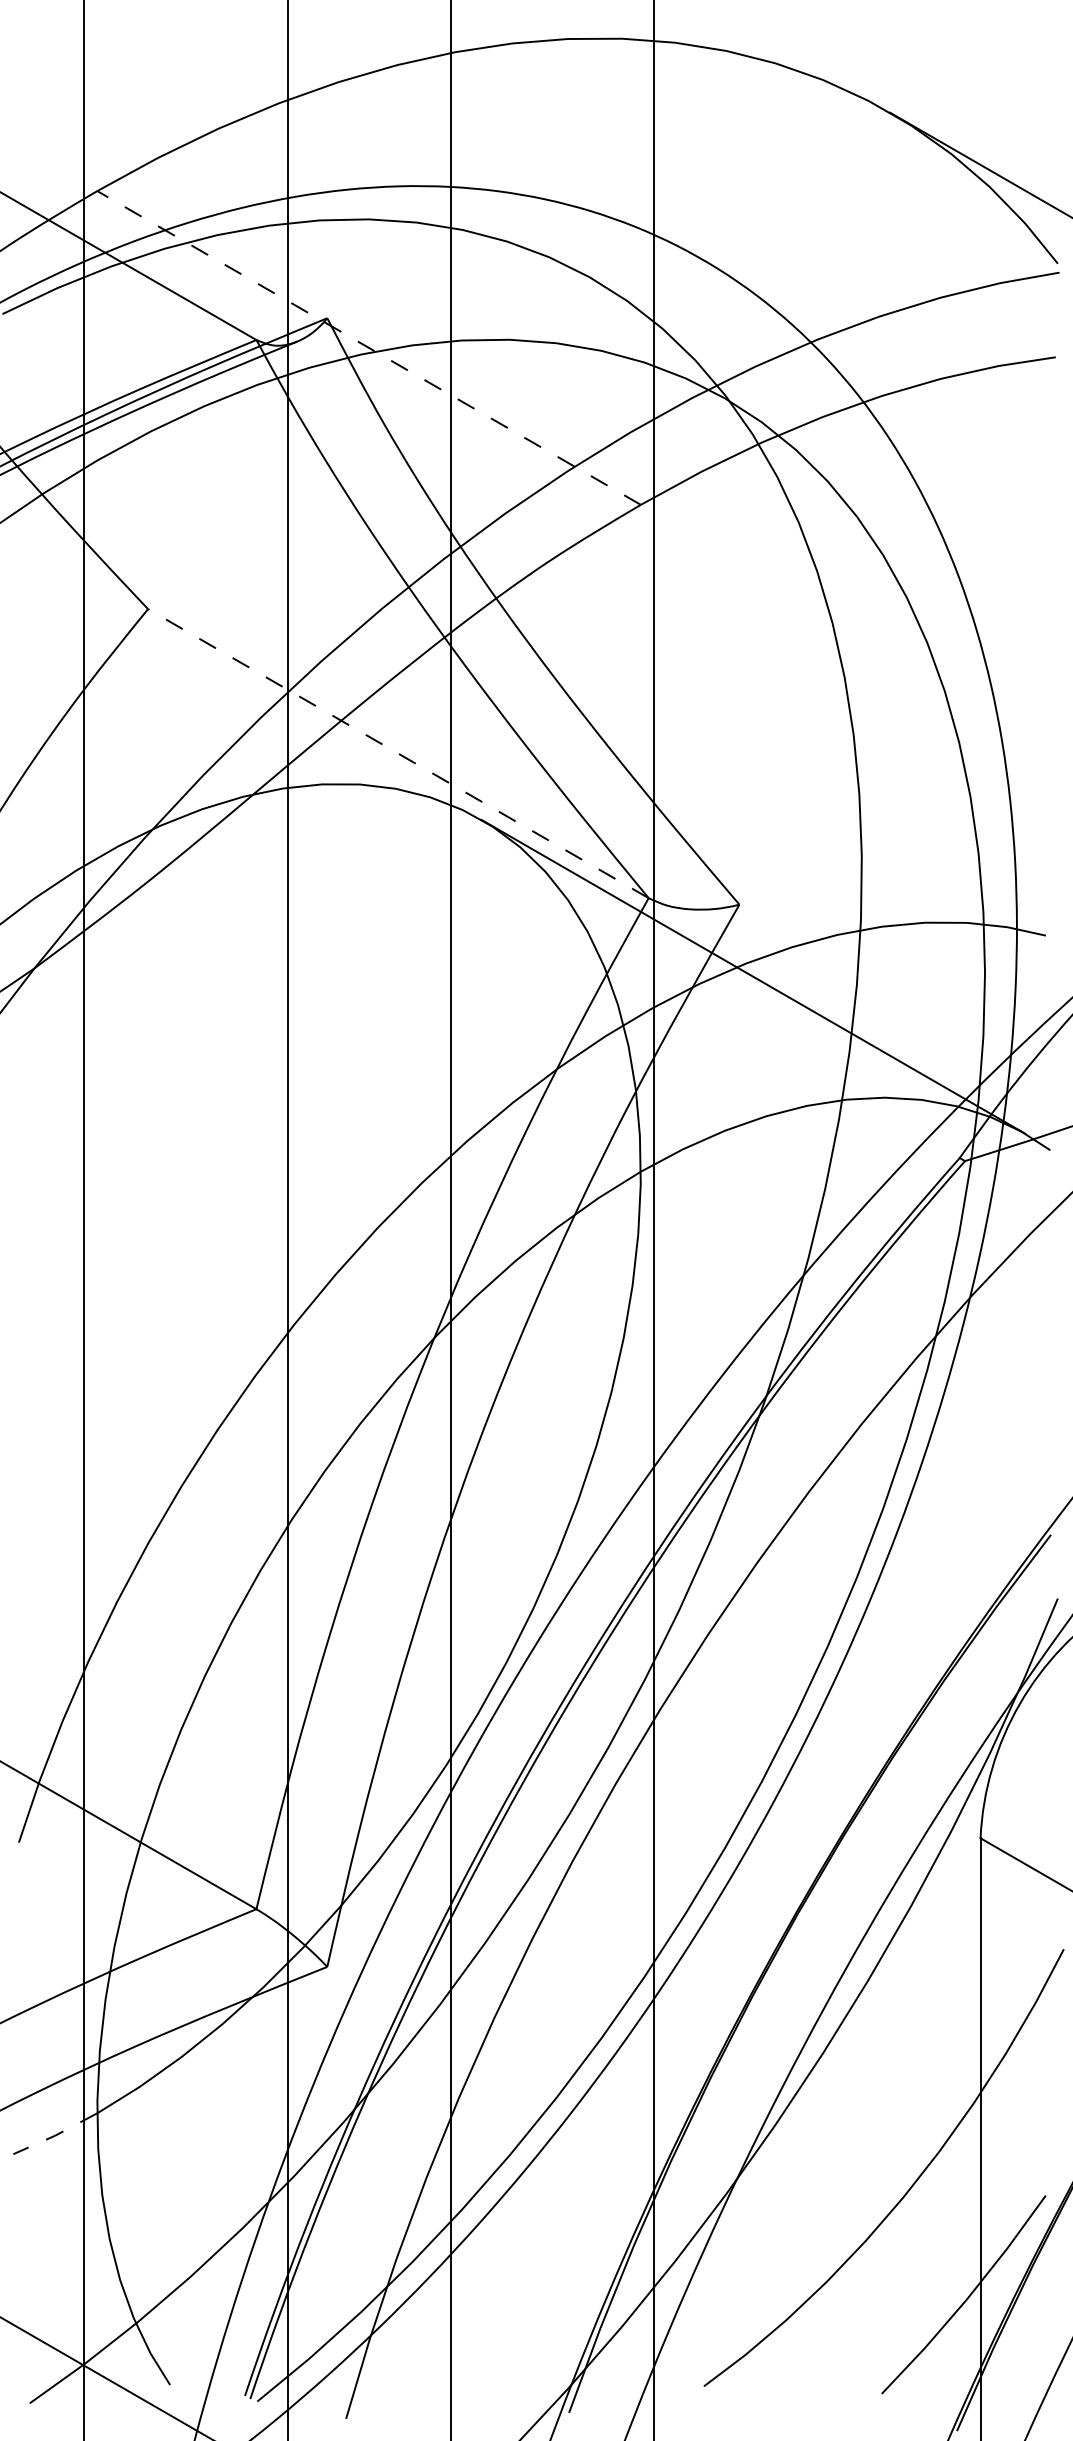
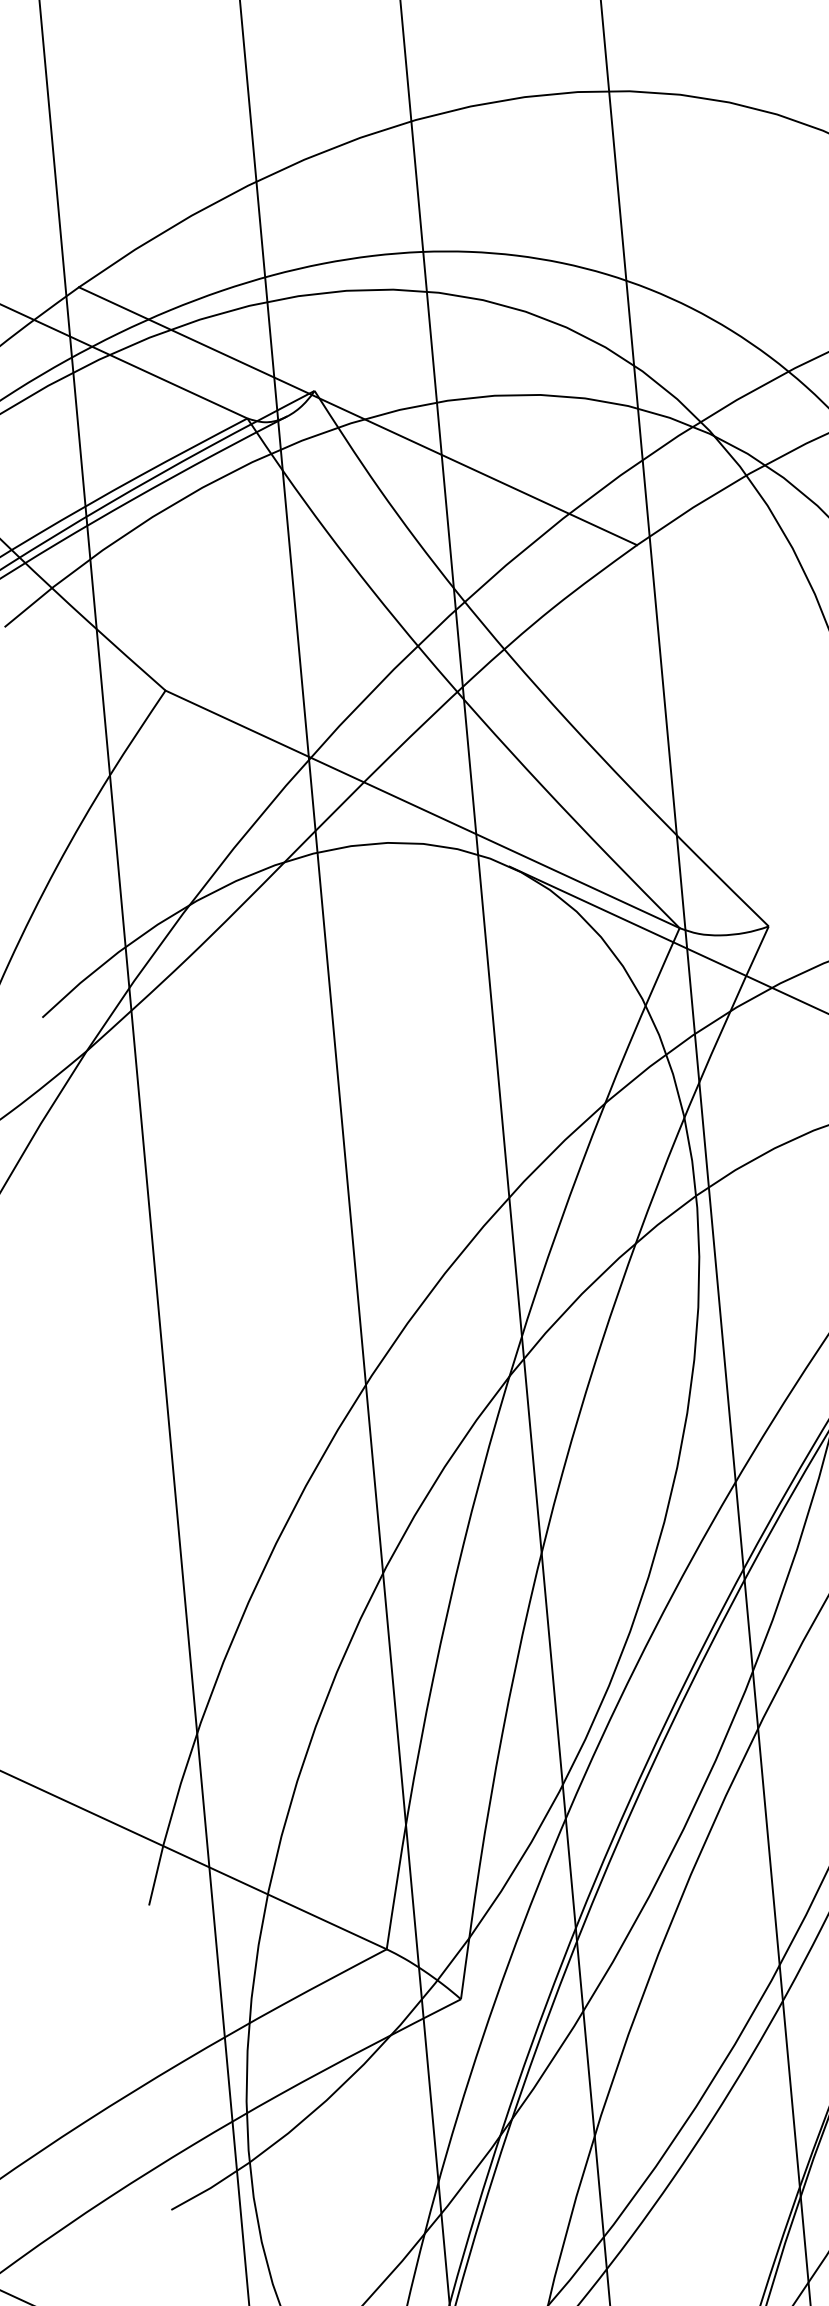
line: (369, 347) -> (358, 415), dashed -> solid
line: (397, 753) -> (421, 809), dashed -> solid
line: (55, 2135) -> (210, 2187), dashed -> solid

